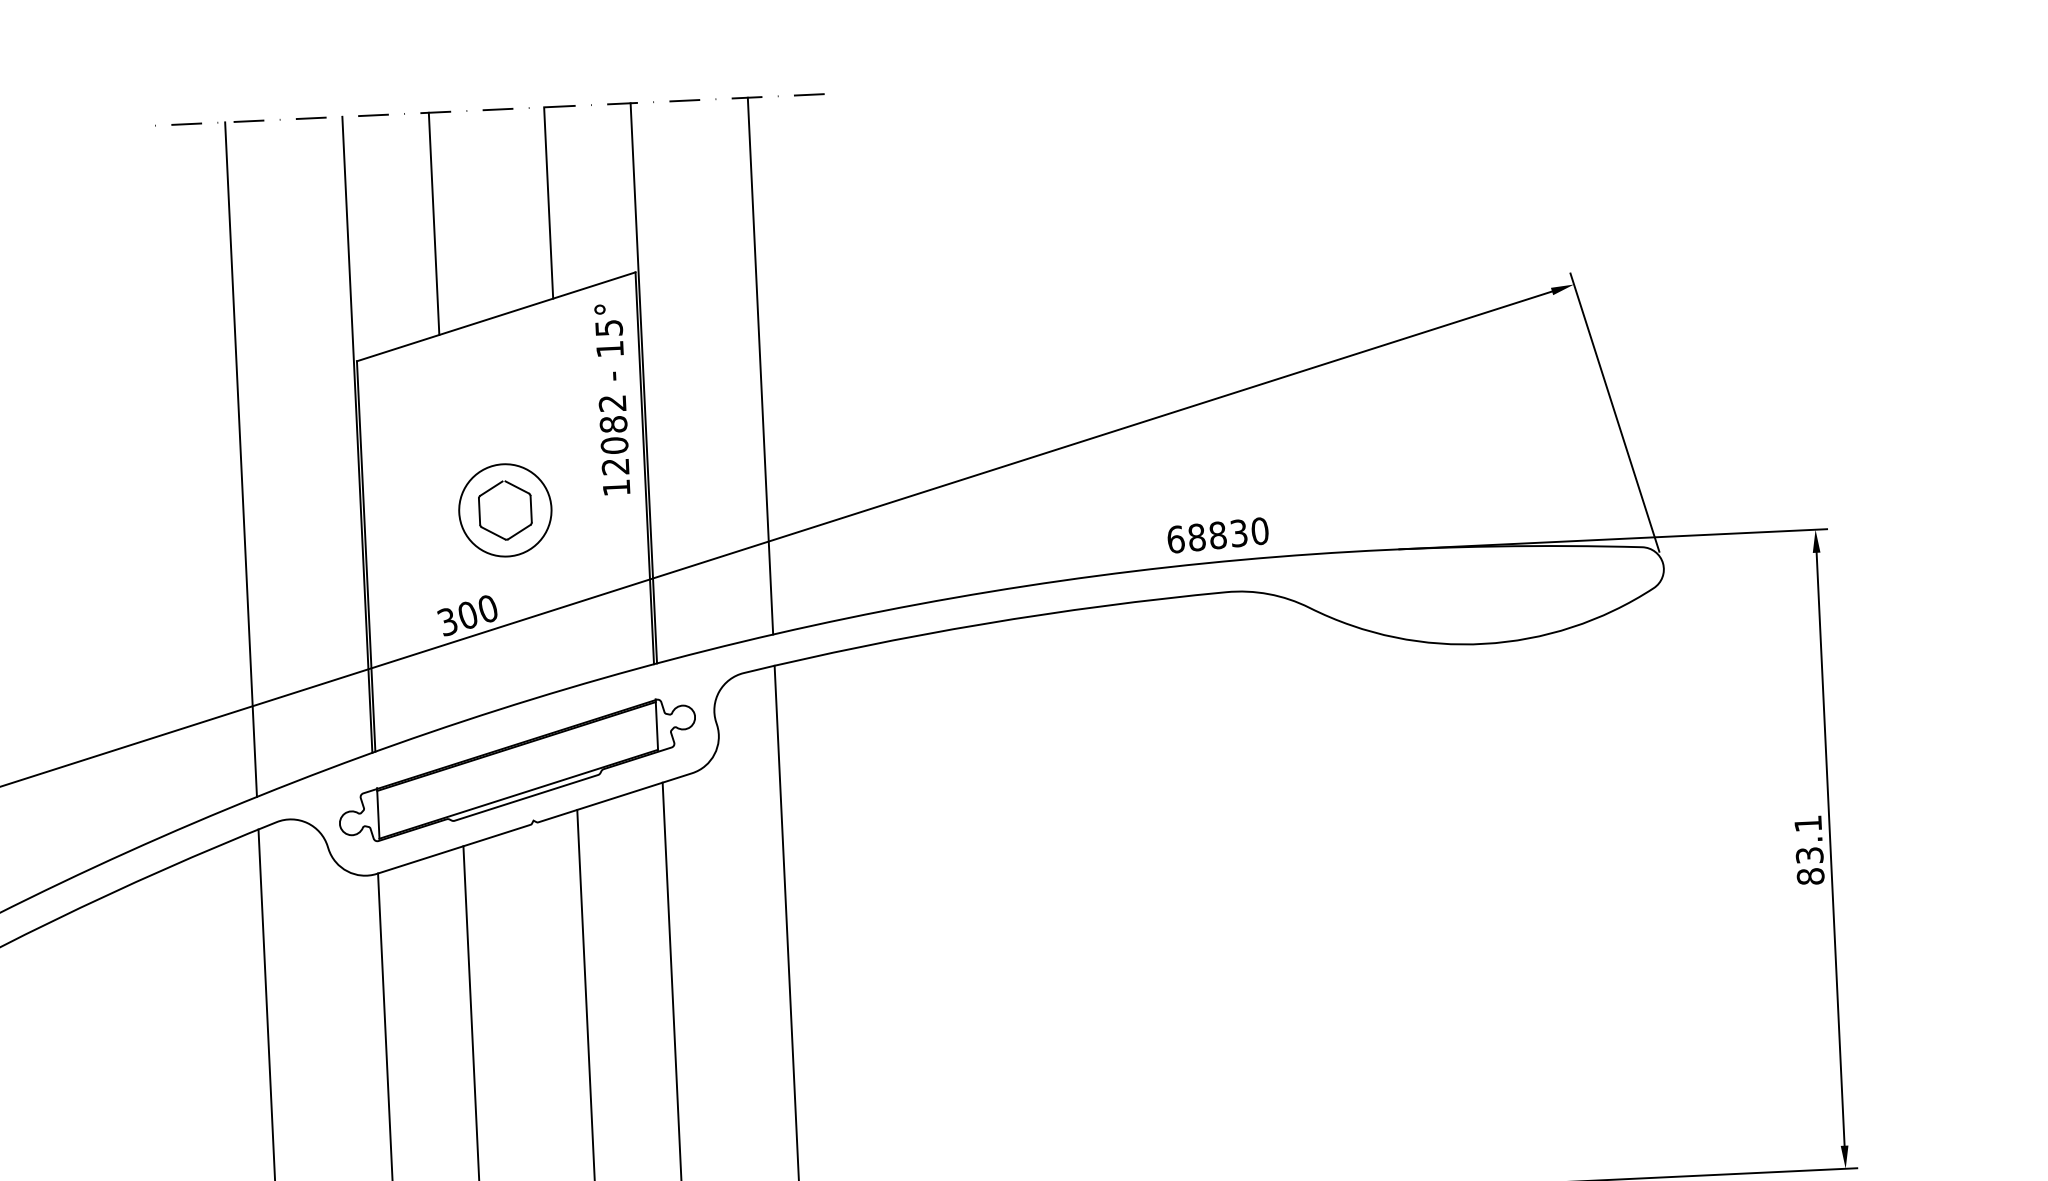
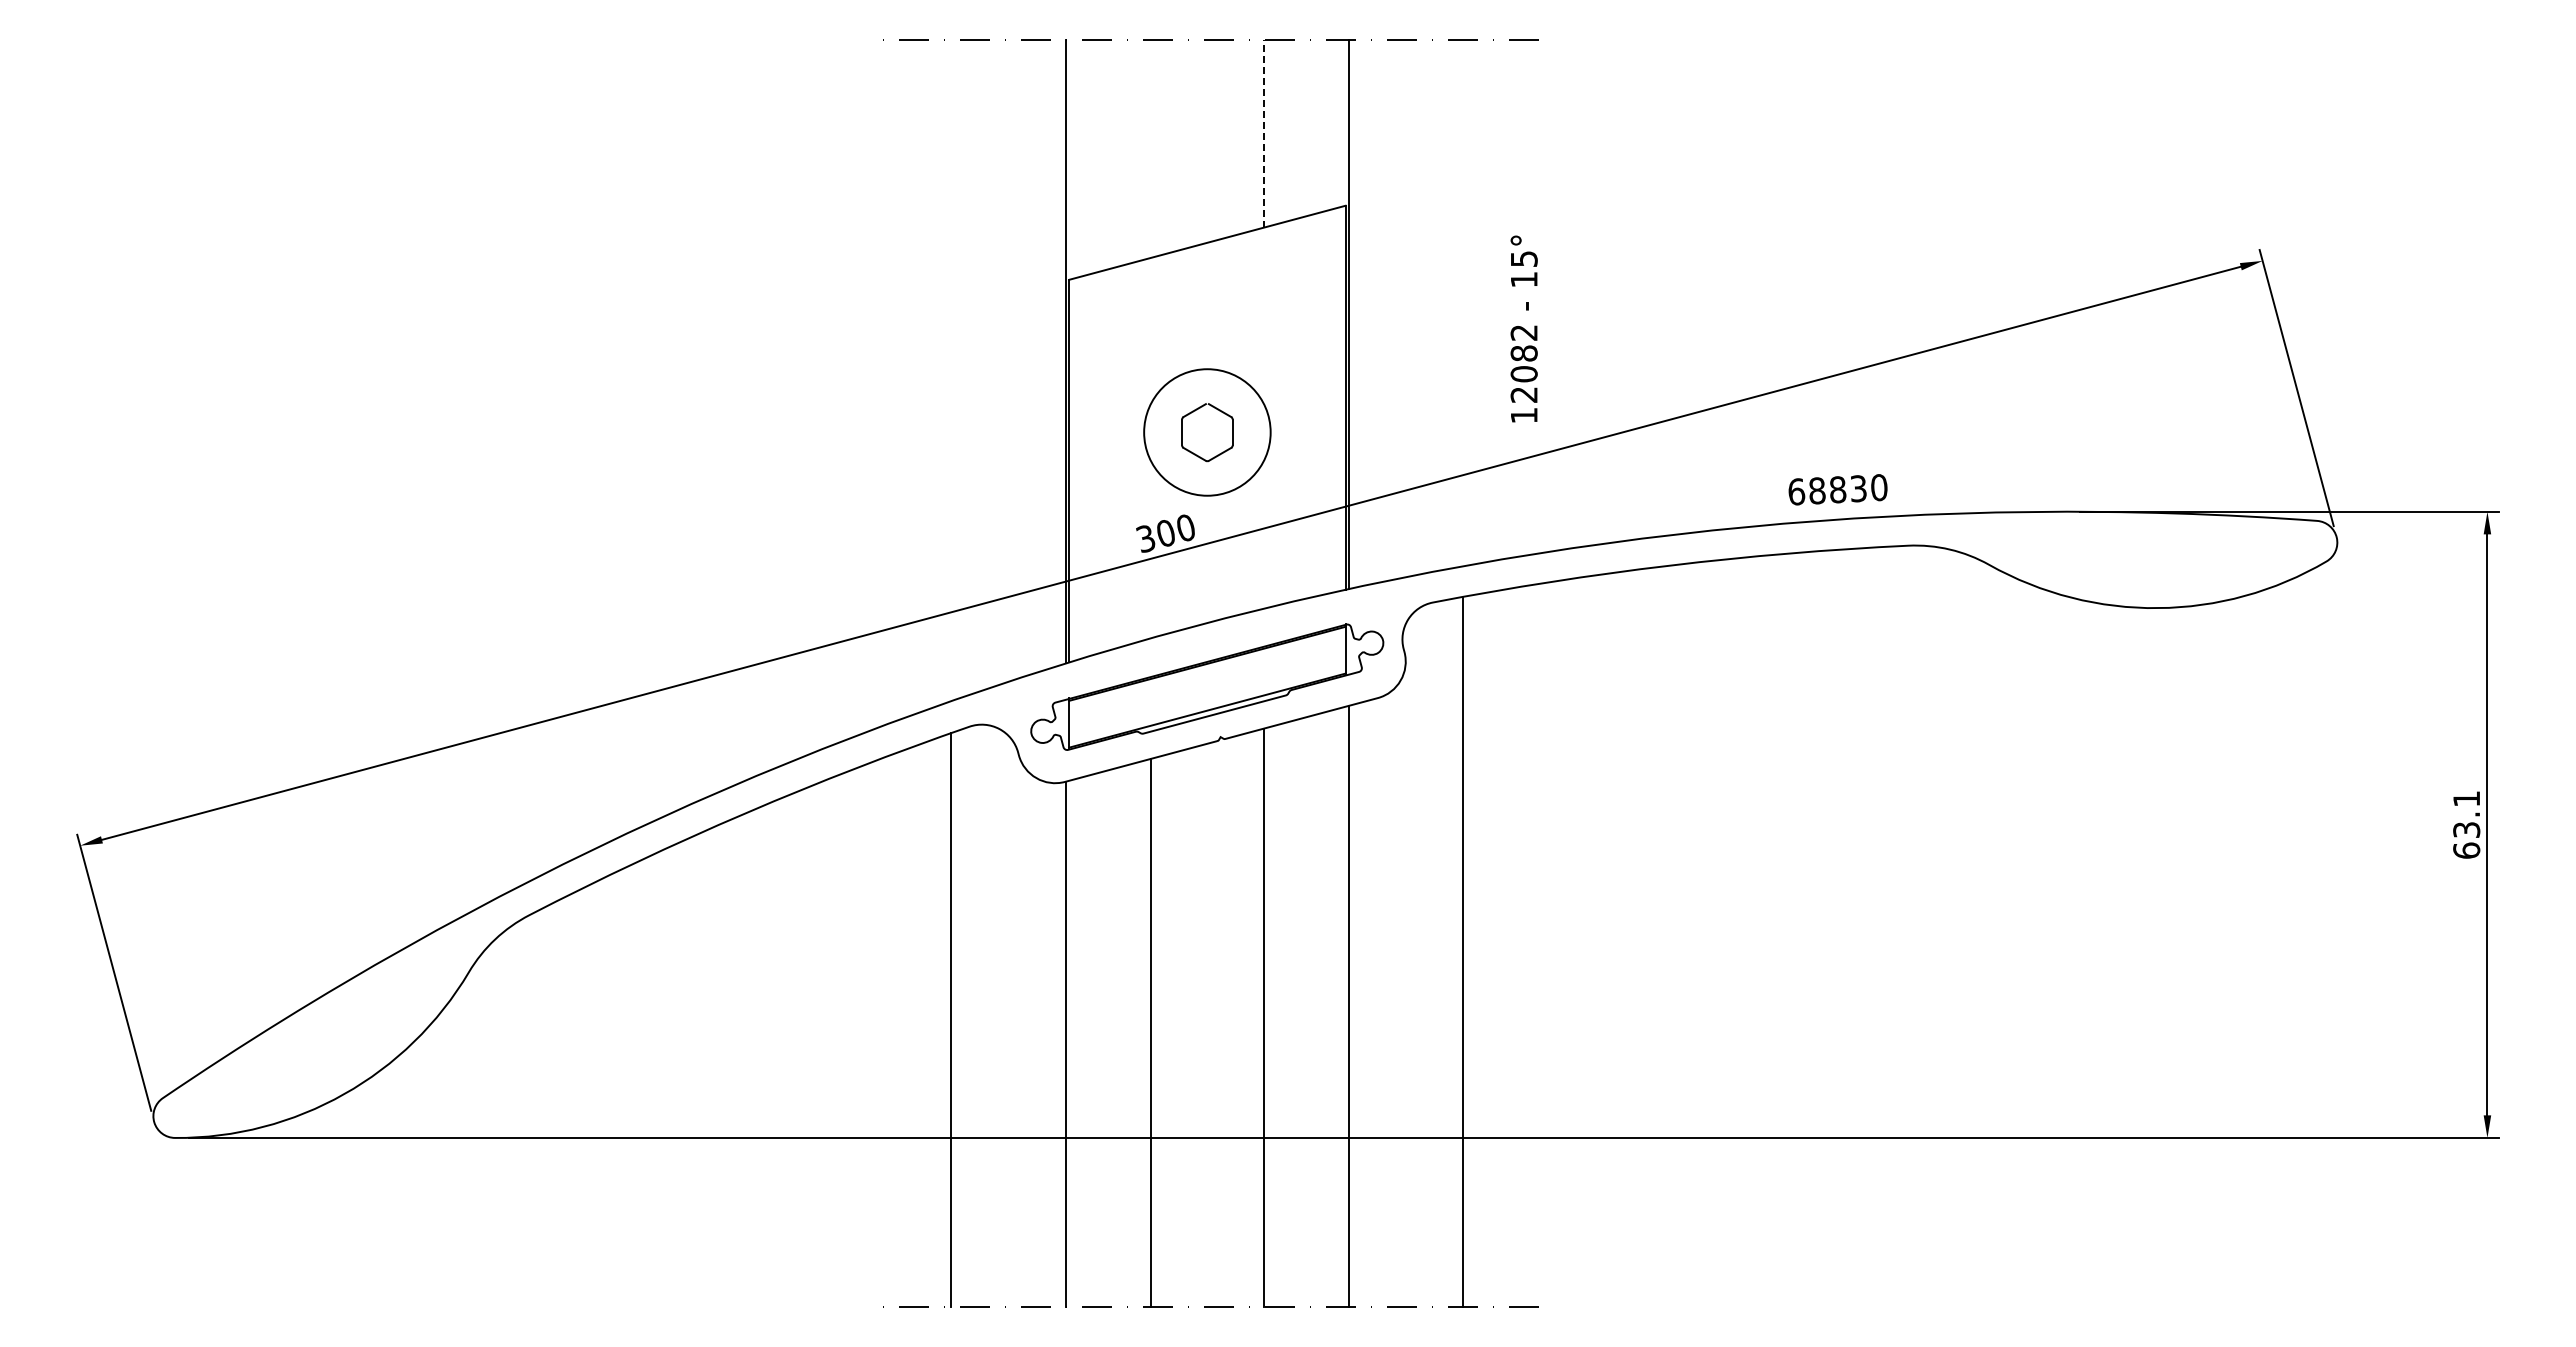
line: (548, 202) -> (1263, 133), solid -> dashed
line: (433, 223) -> (1150, 148), removed
line: (760, 366) -> (1463, 303), removed
text: (611, 399) -> (1523, 328), moved
line: (241, 459) -> (951, 370), removed
circle: (505, 510) -> (1207, 432), size x1.4
text: (1217, 535) -> (1837, 489), moved
text: (1810, 876) -> (2466, 850), 83.1 -> 63.1

